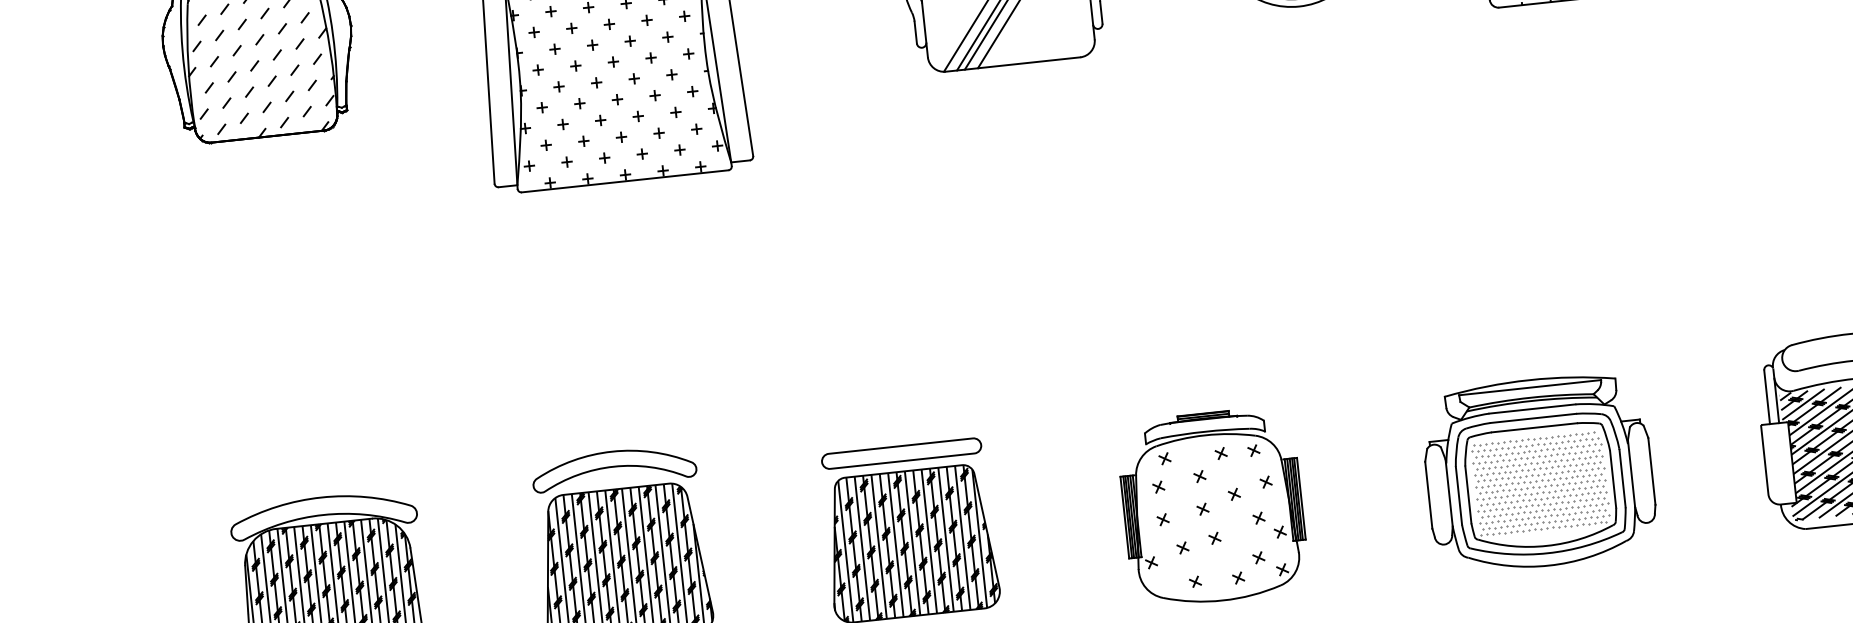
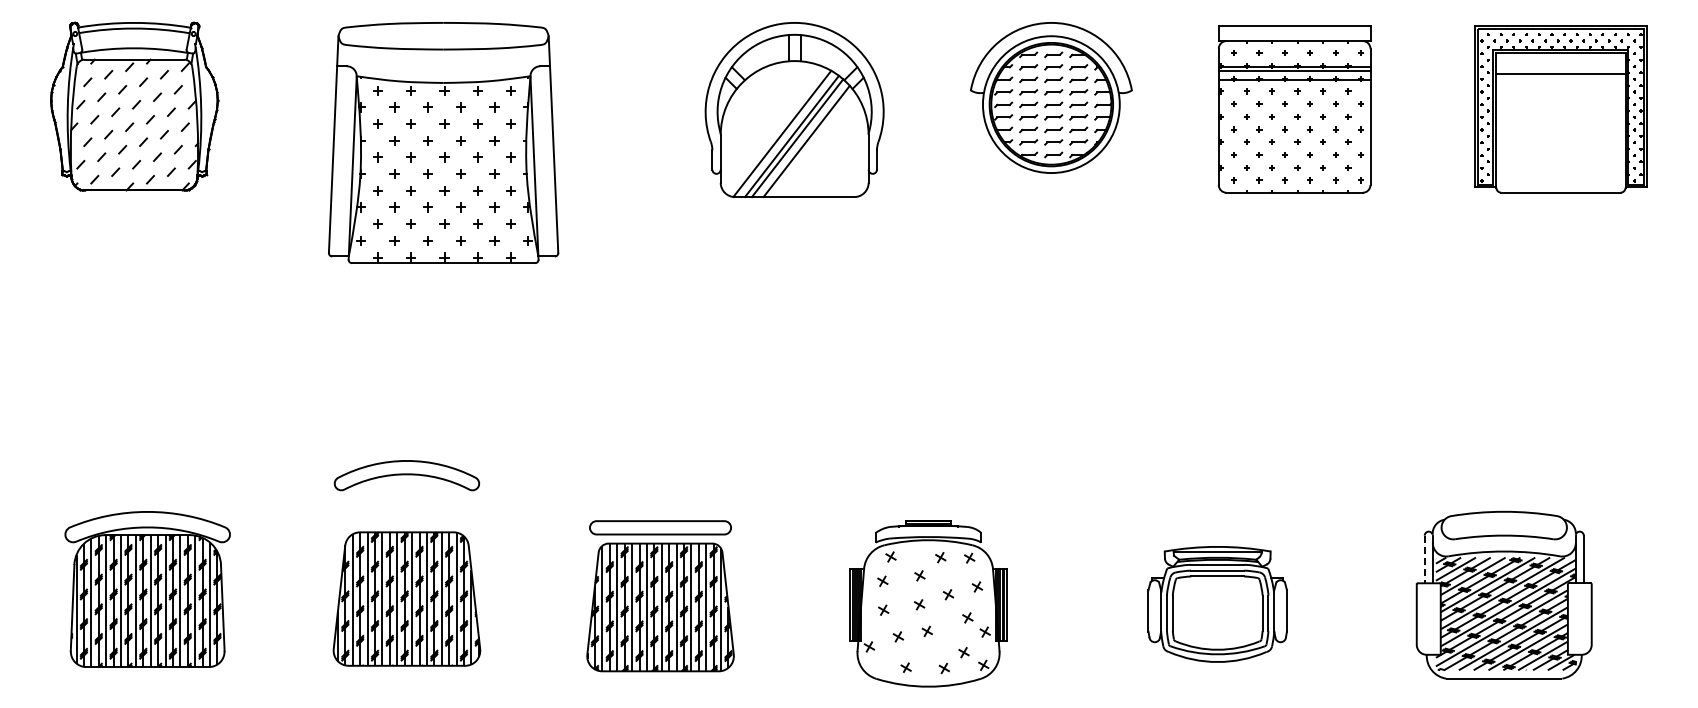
line: (1766, 397) -> (1424, 559), solid -> dashed
part: (613, 468) -> (406, 475), moved
part: (1538, 472) -> (1217, 604), size x0.7

